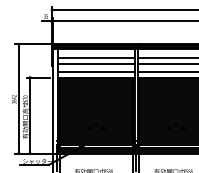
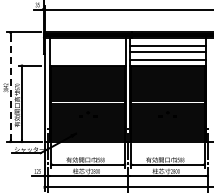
line: (95, 57) -> (87, 45), removed
line: (95, 64) -> (87, 52), removed
line: (95, 72) -> (87, 60), removed
line: (18, 99) -> (10, 87), solid -> dashed

